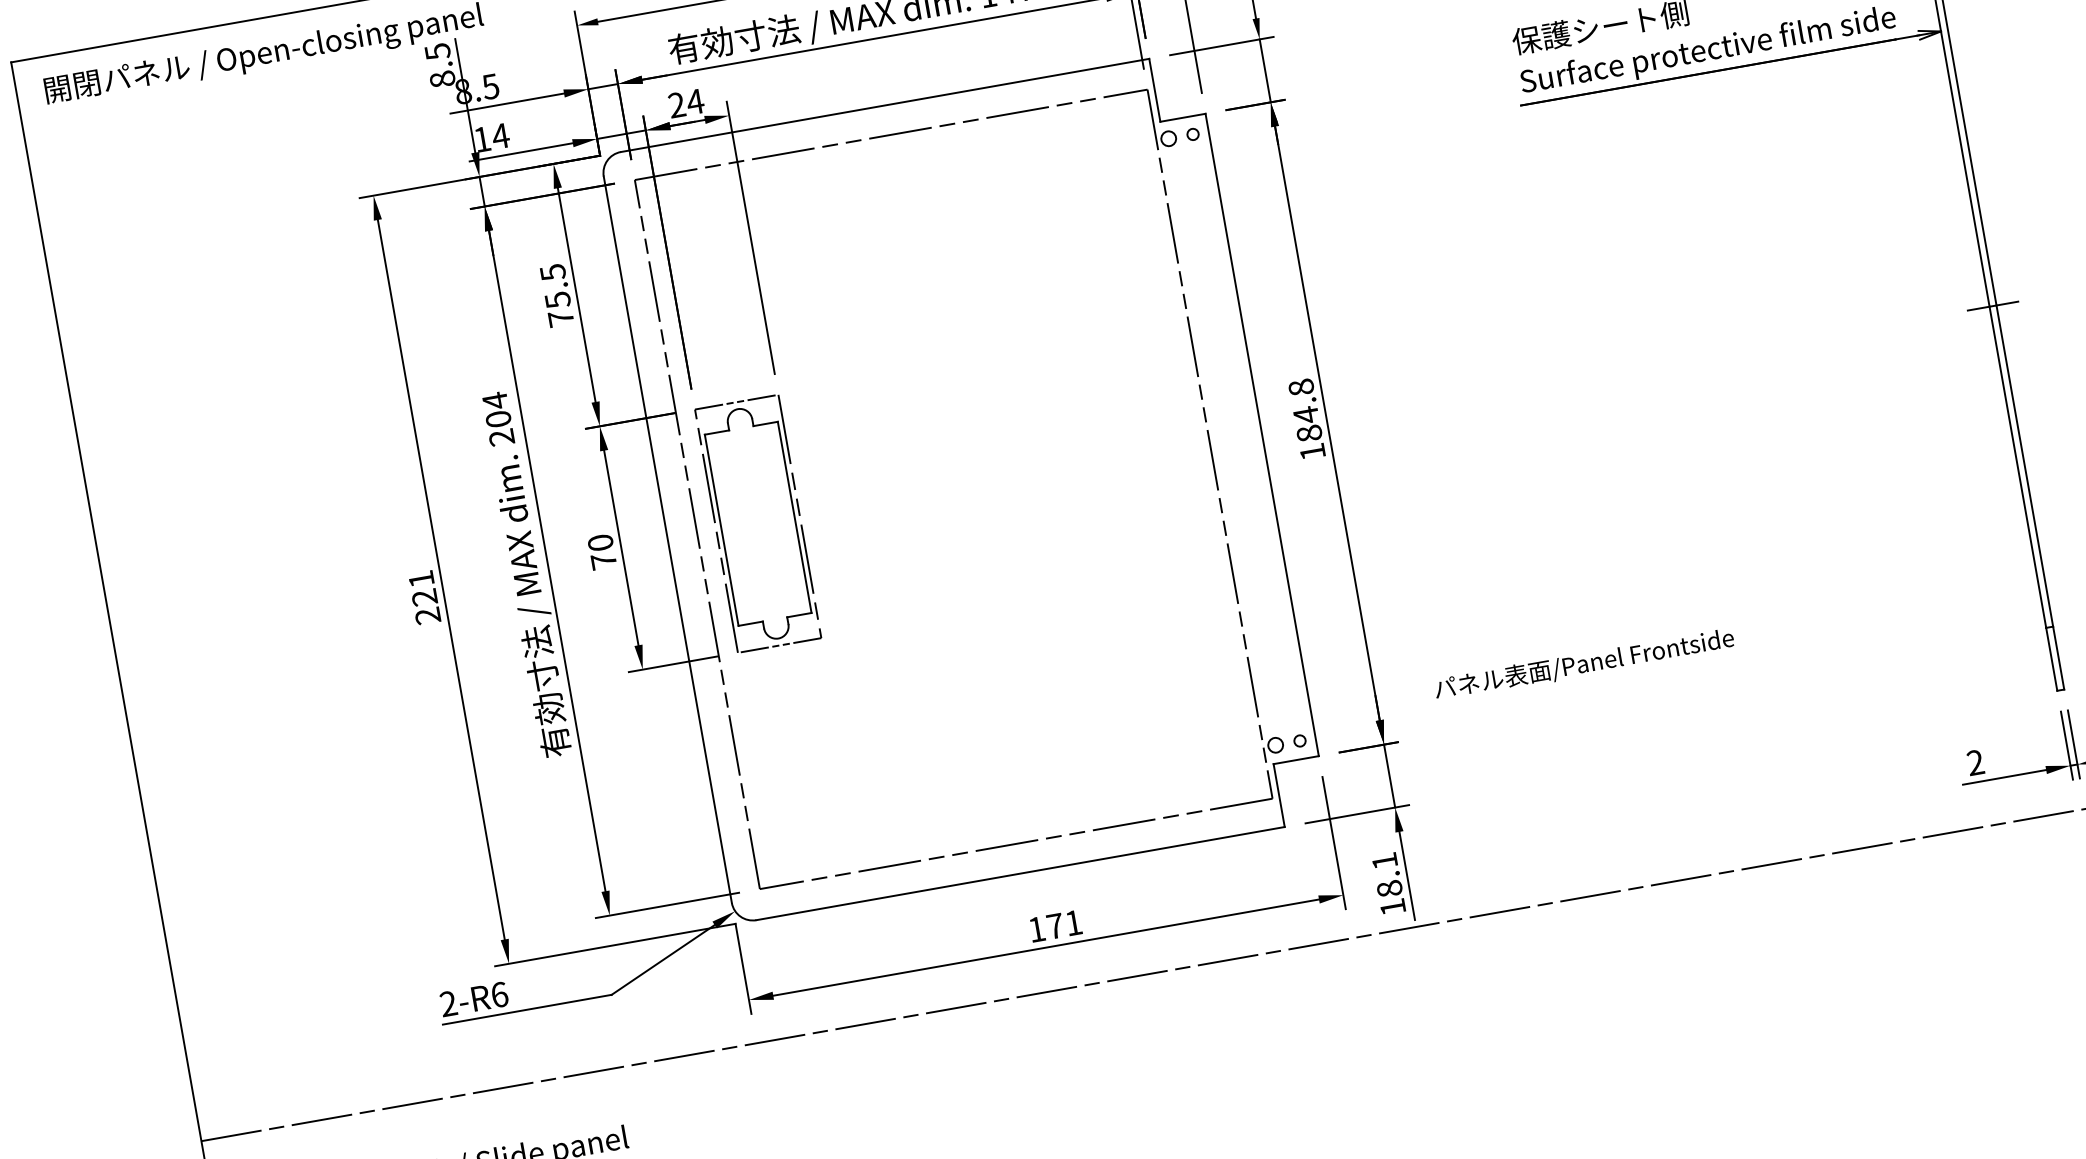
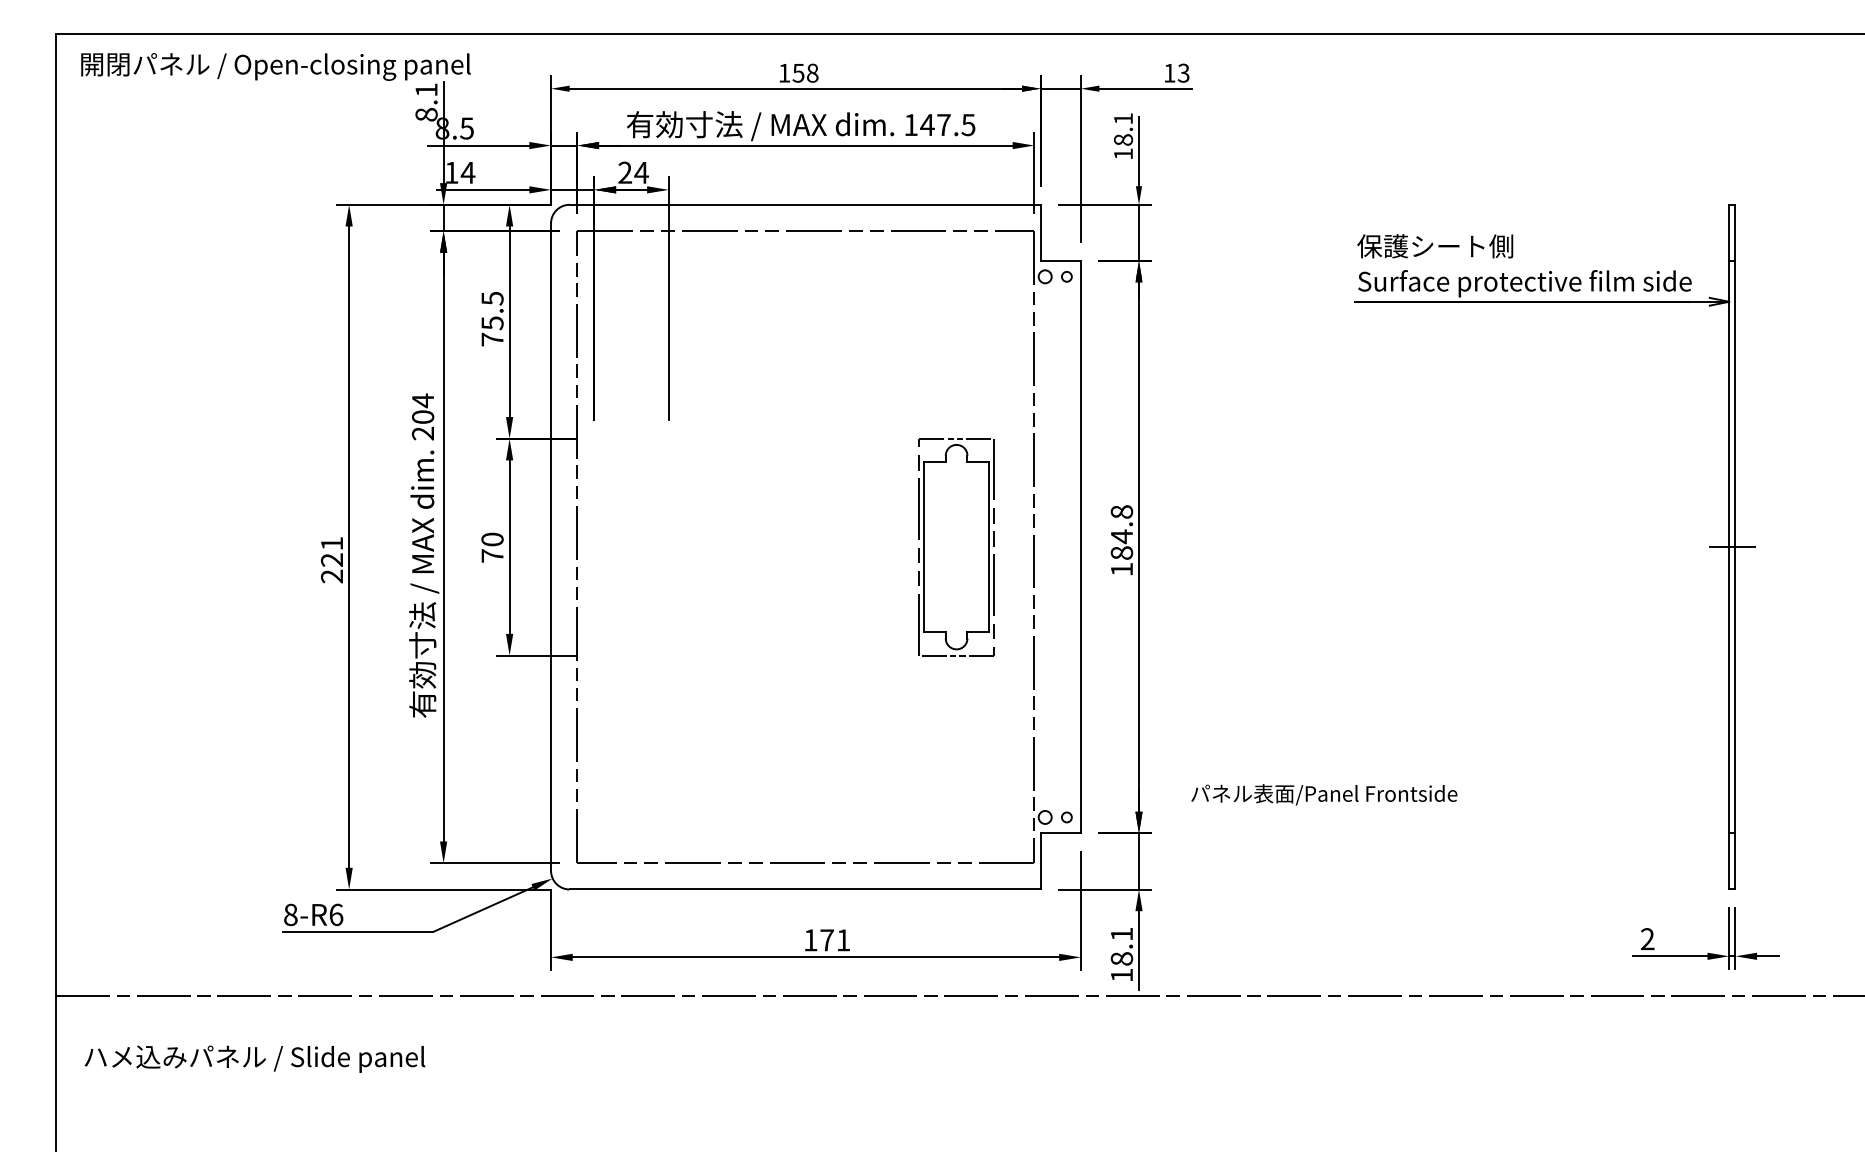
text: (437, 52) -> (426, 90), 8.5 -> 8.1
part: (758, 524) -> (956, 547), moved
text: (448, 1003) -> (290, 914), 2-R6 -> 8-R6

